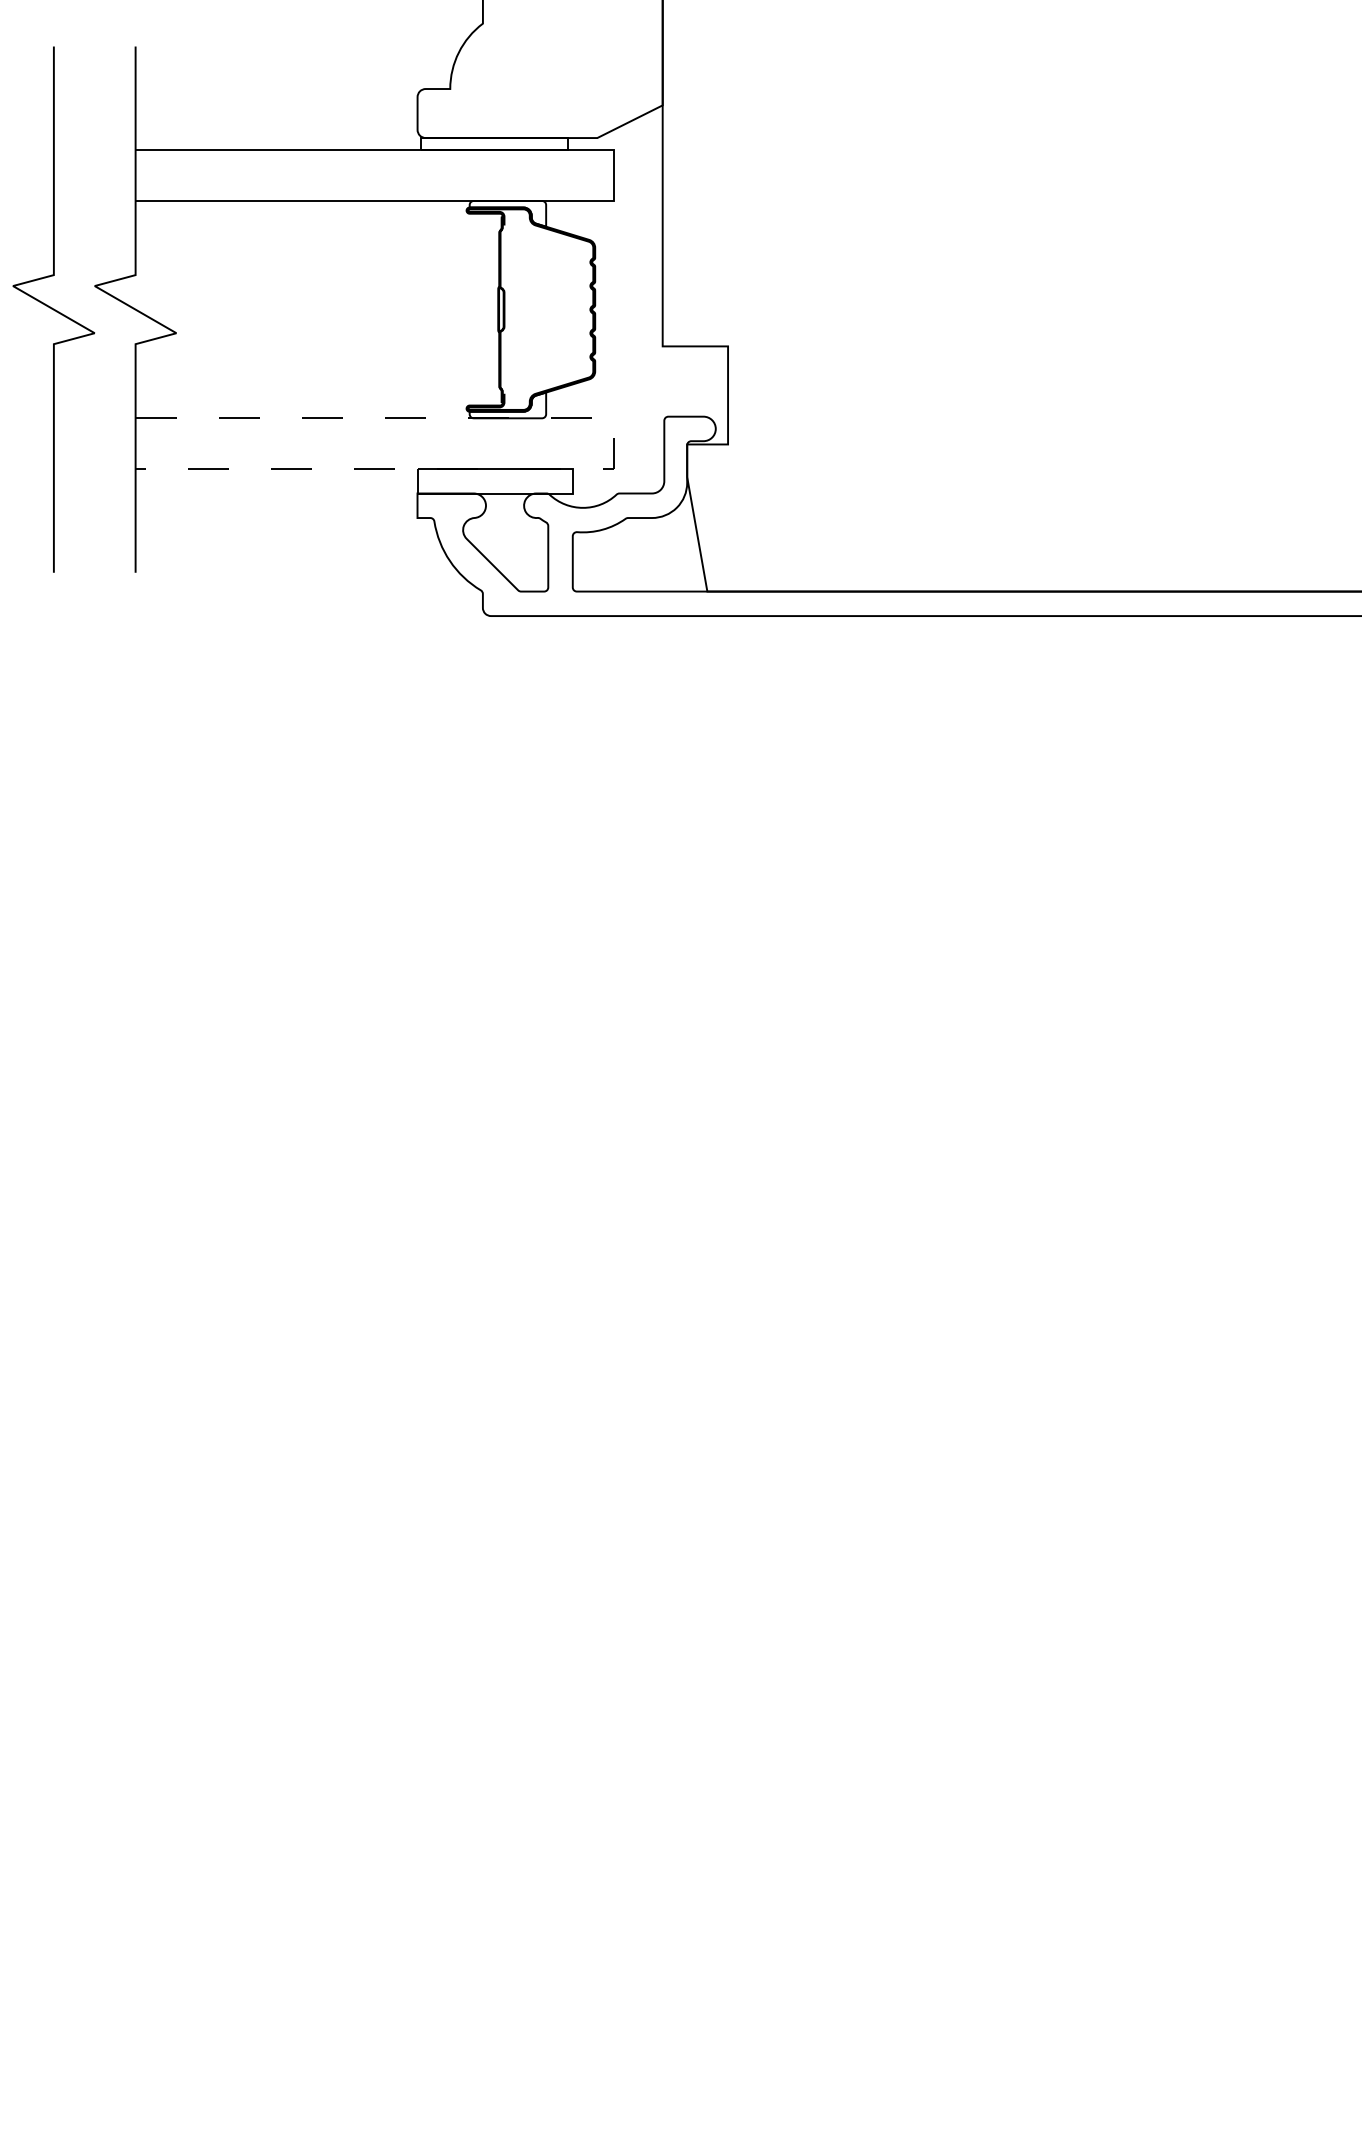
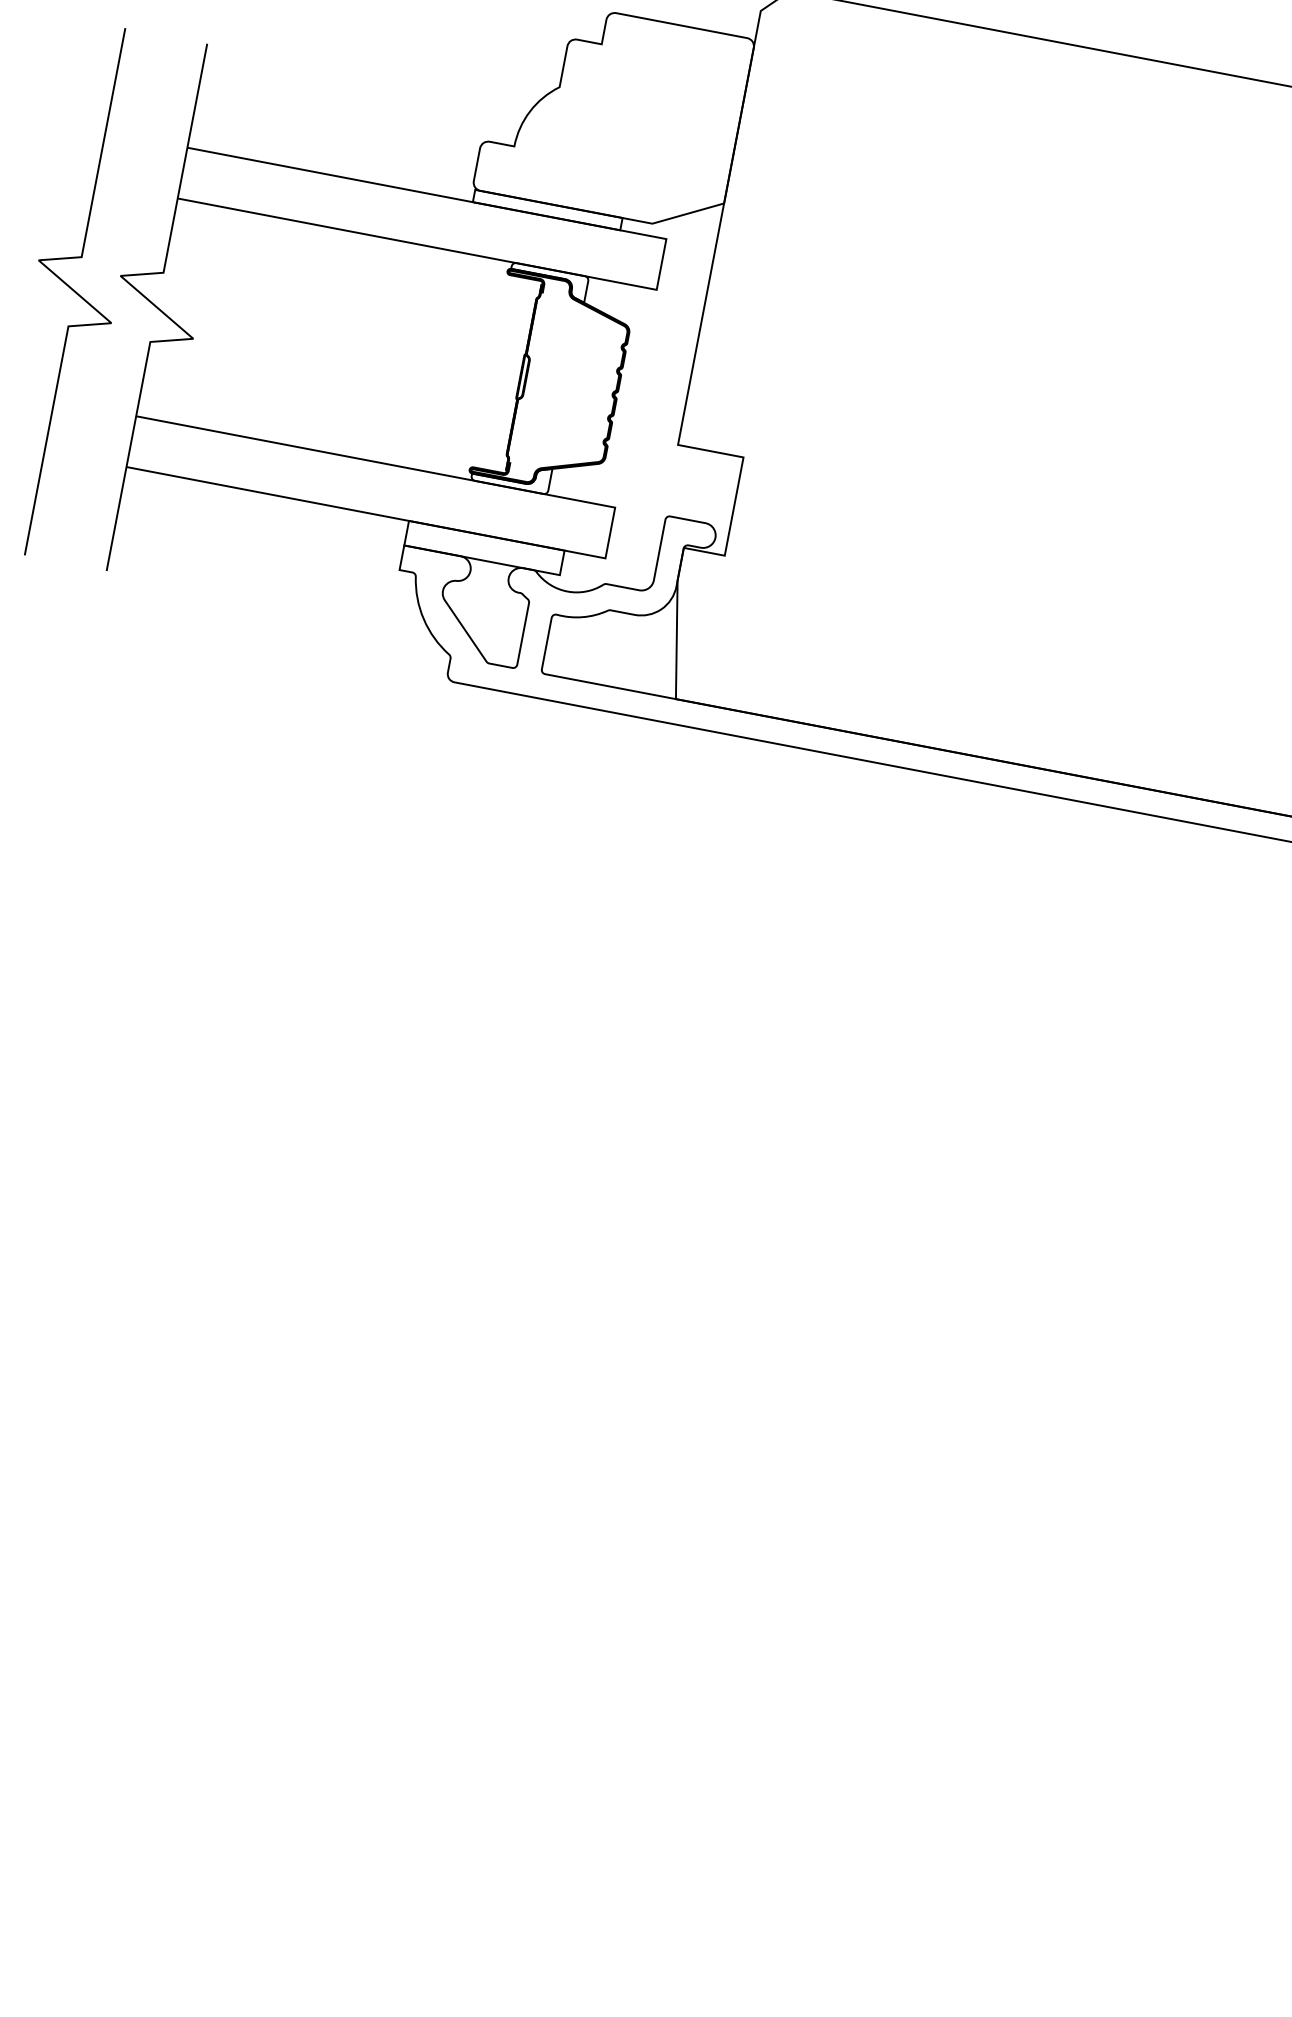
line: (613, 444) -> (609, 533), dashed -> solid

